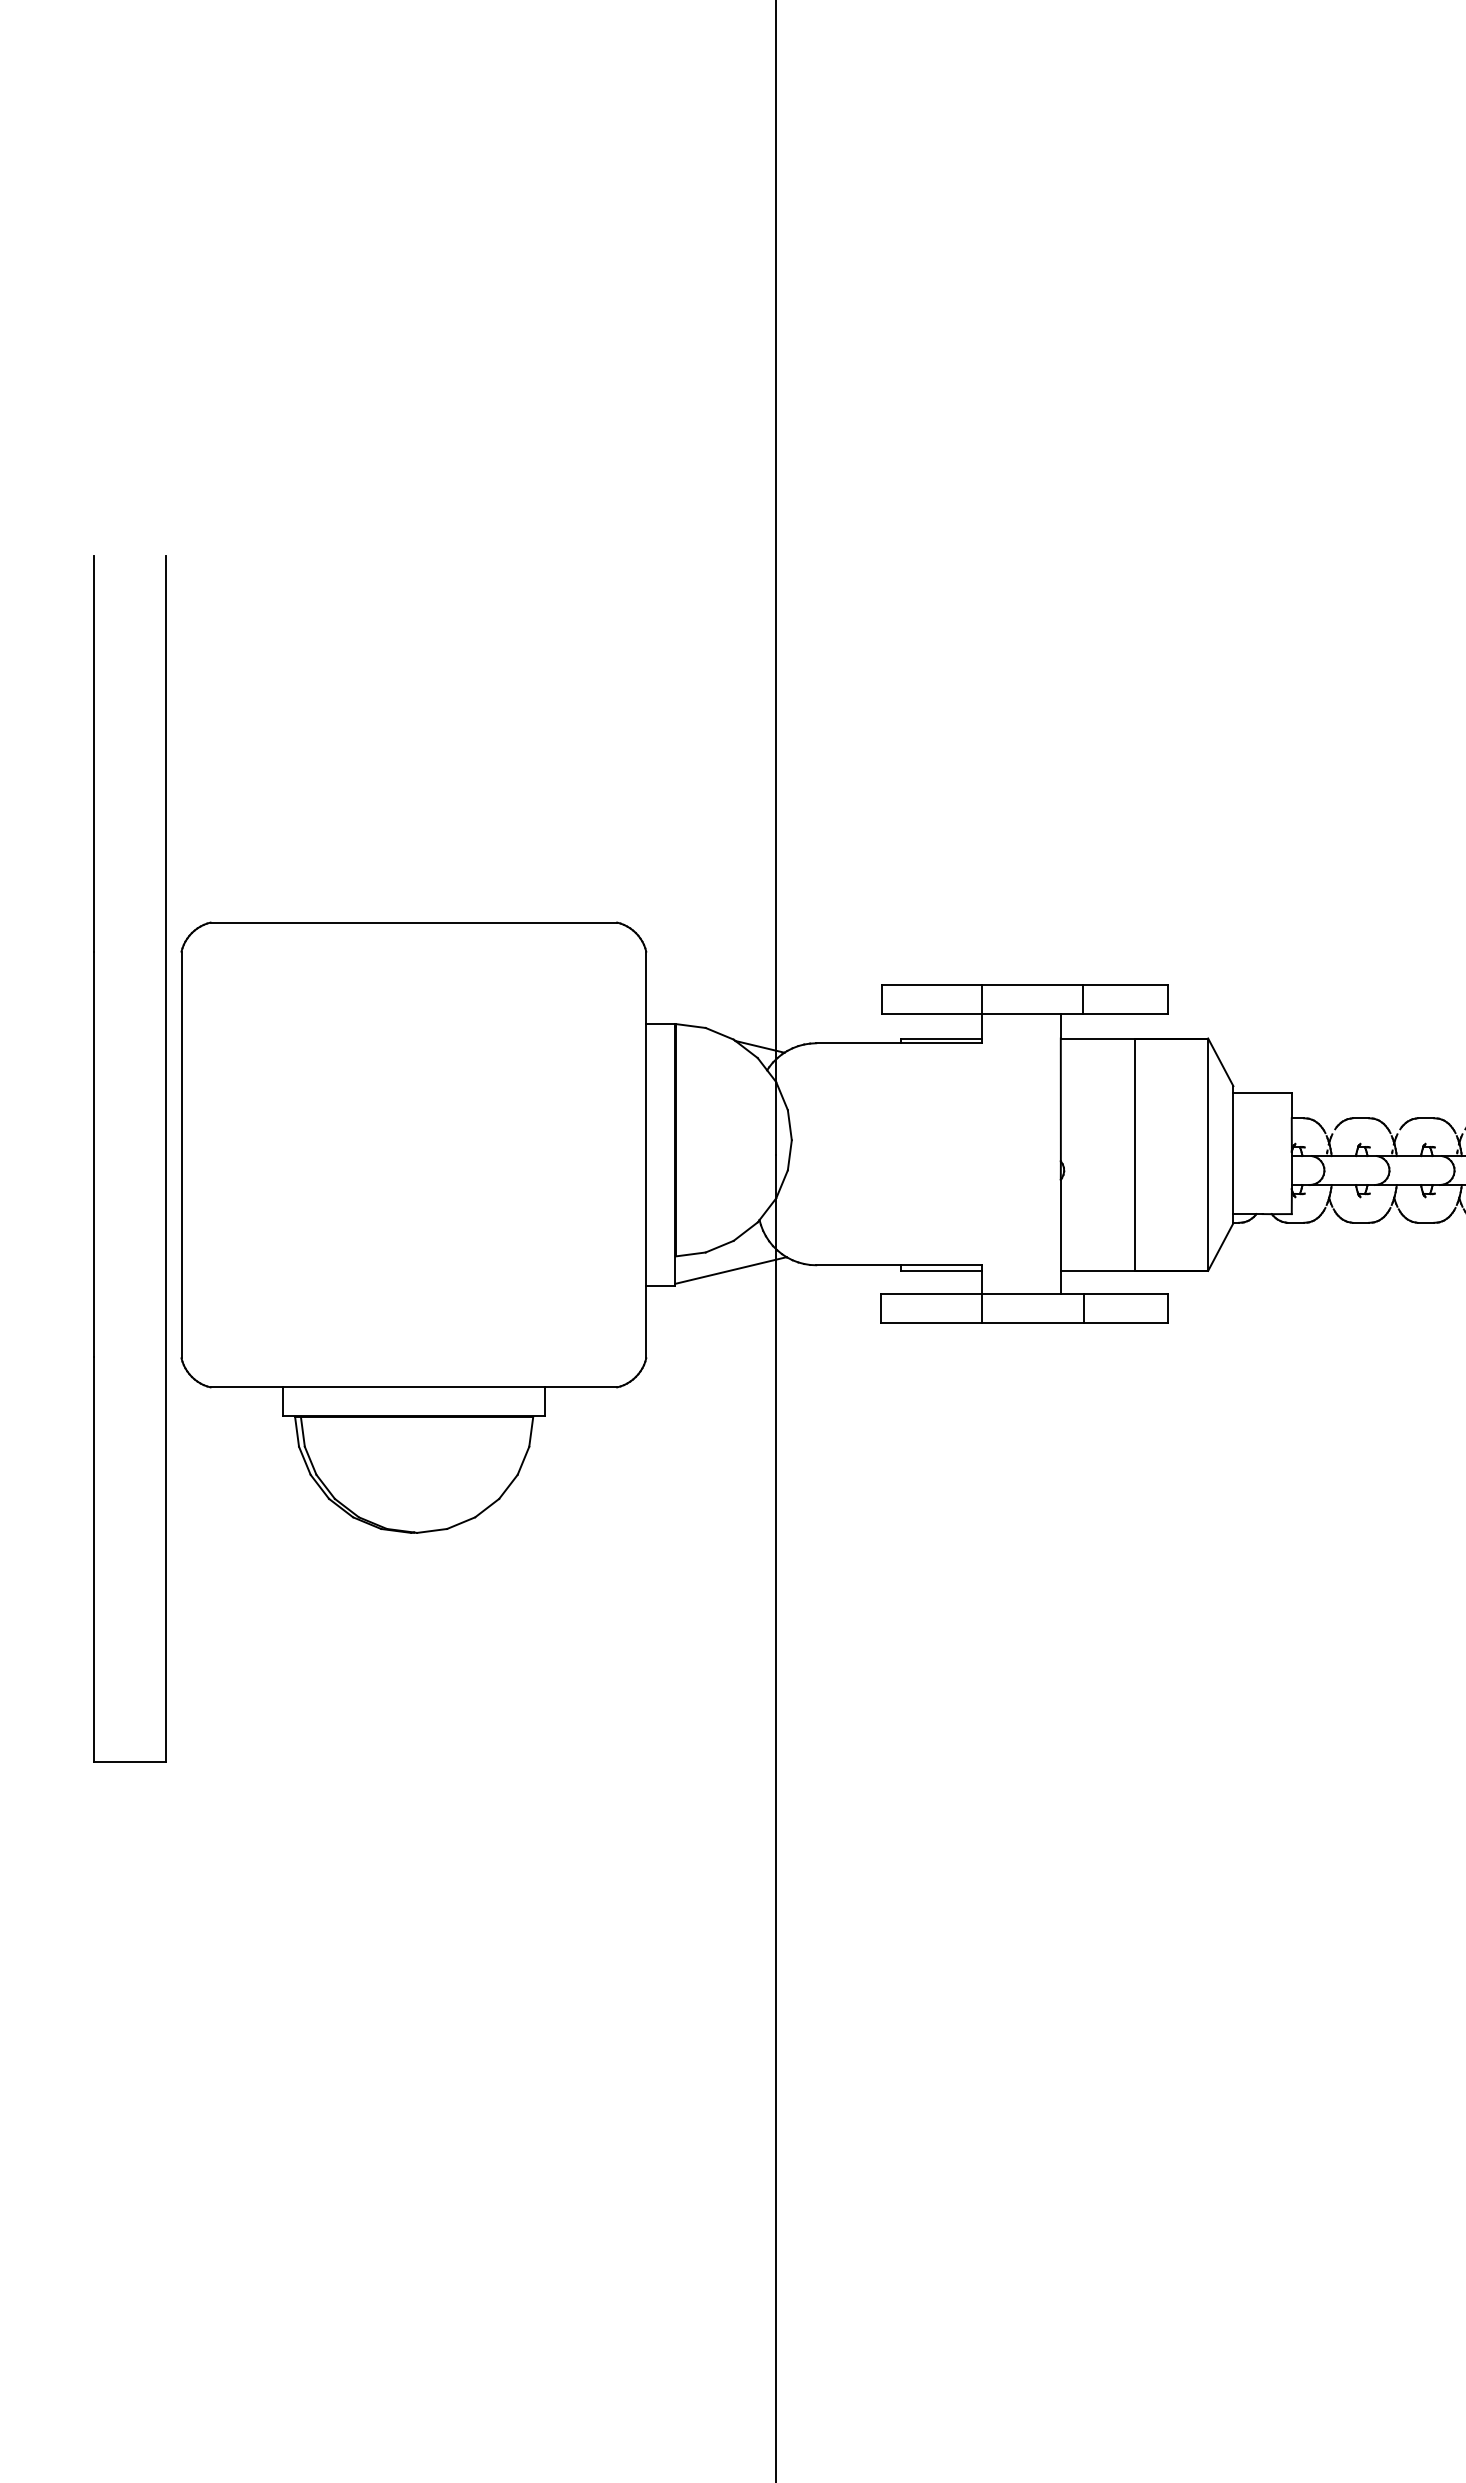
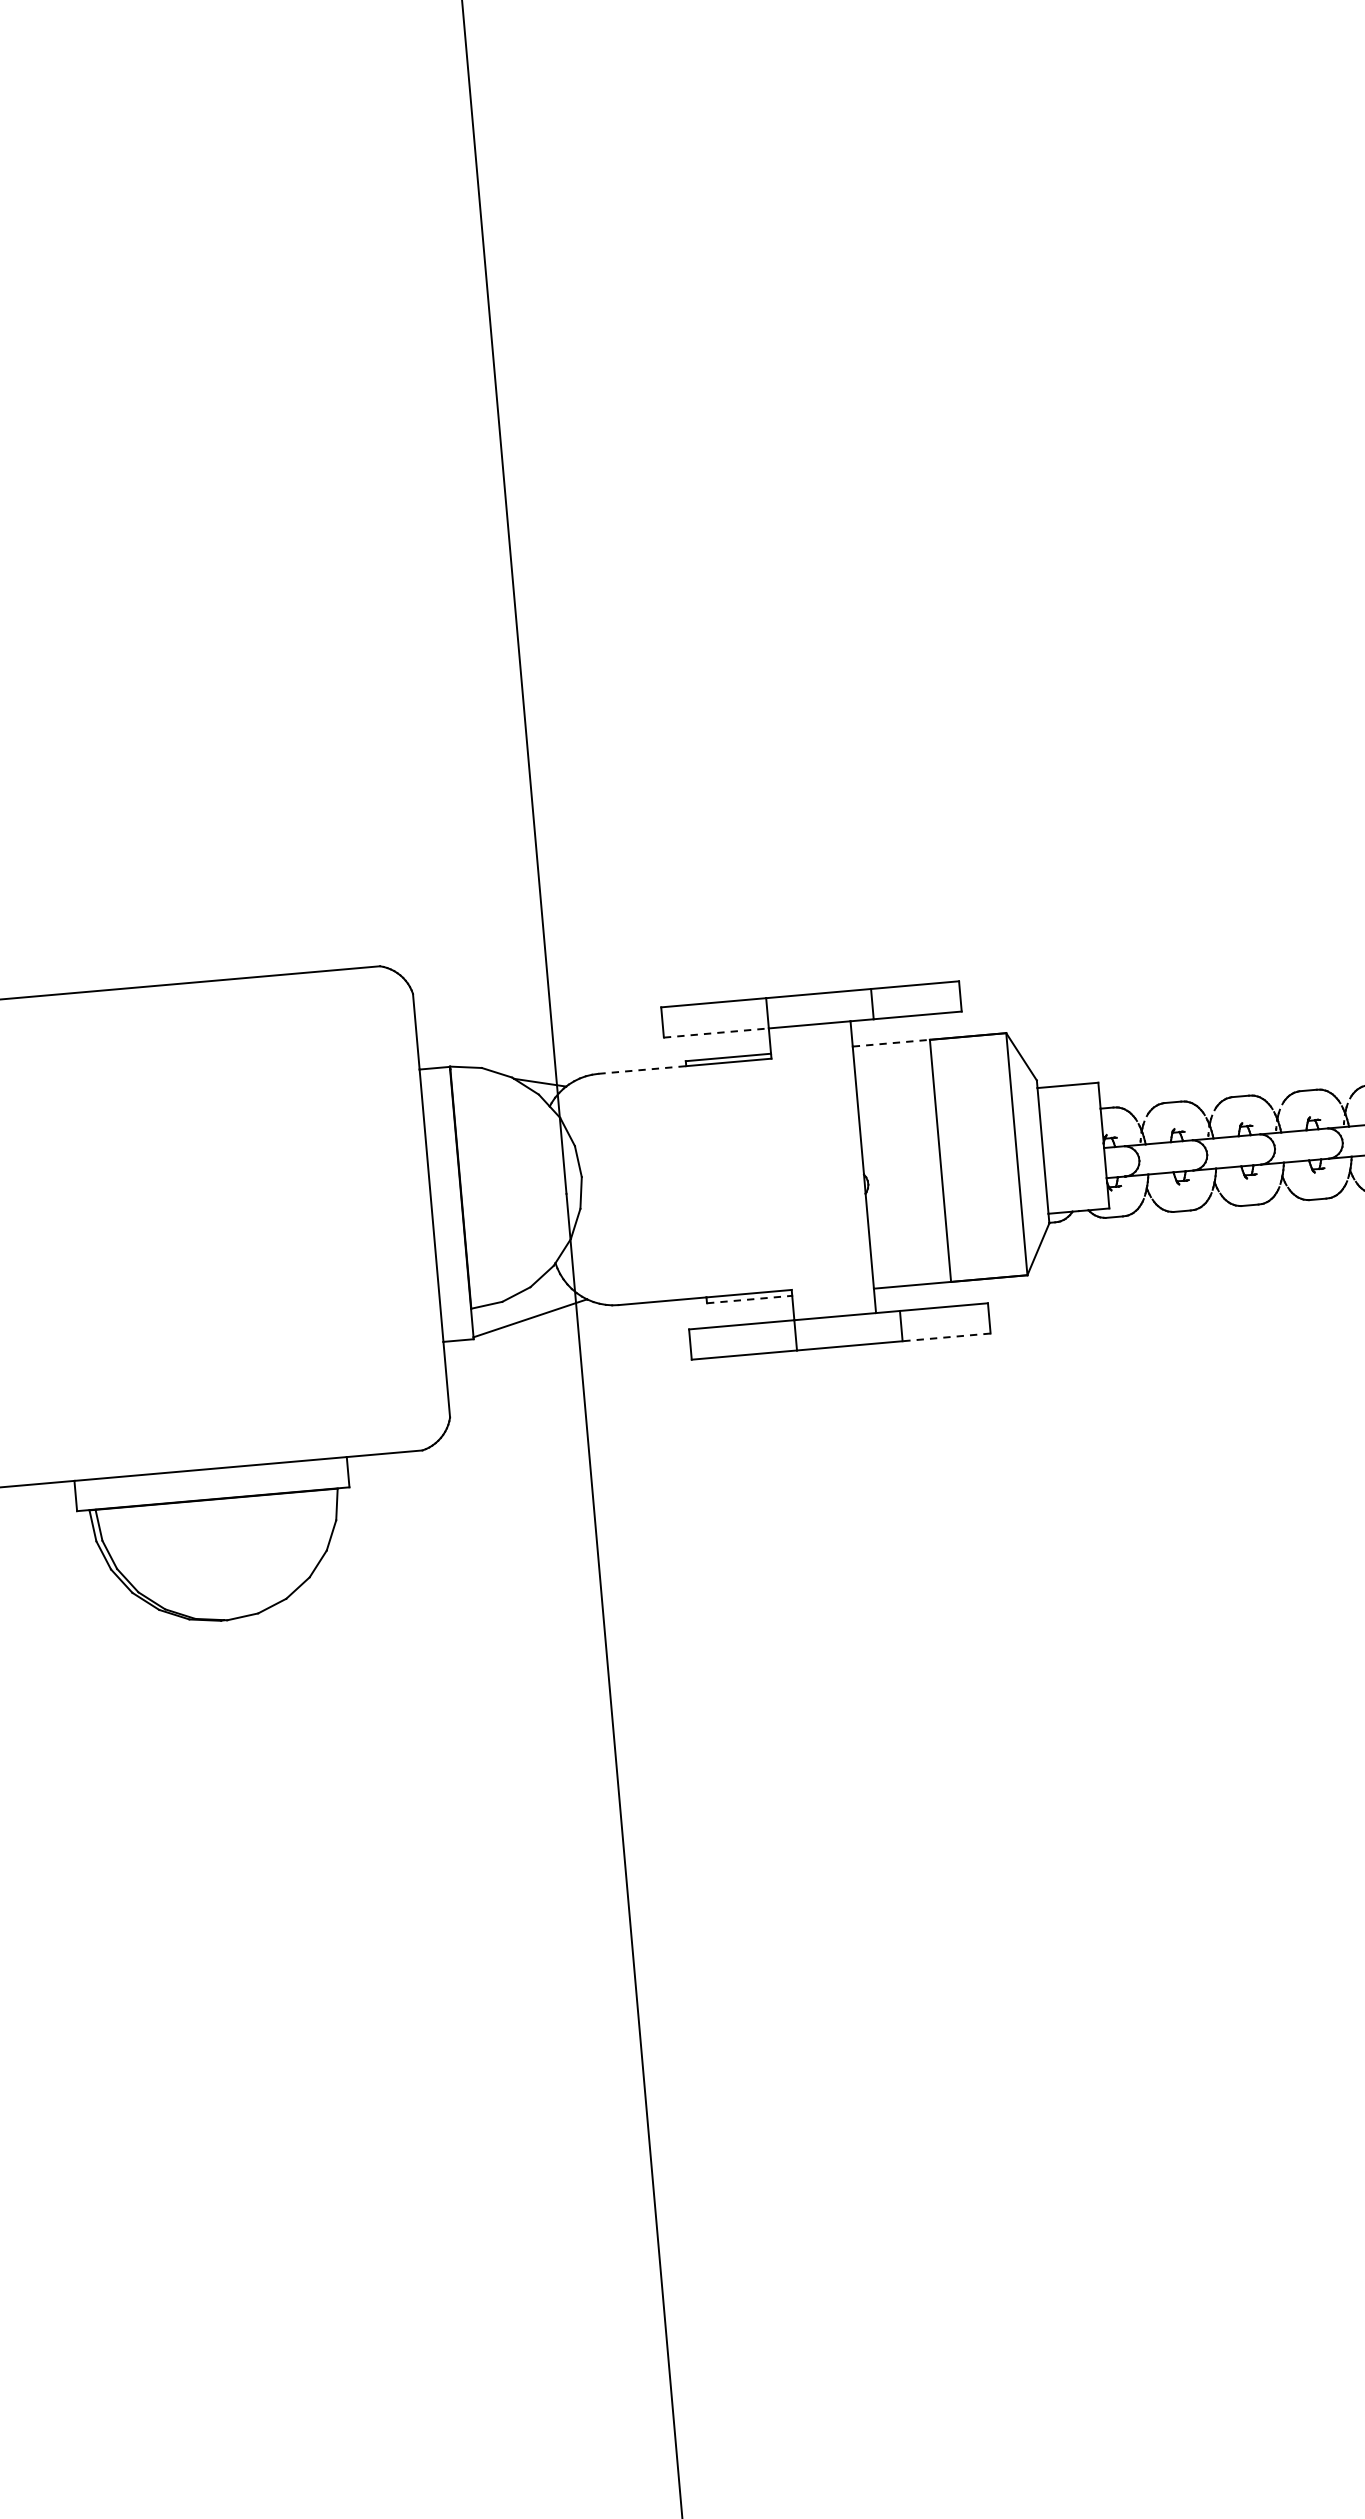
line: (932, 1014) -> (716, 1033), solid -> dashed
line: (1098, 1038) -> (892, 1043), solid -> dashed
line: (858, 1043) -> (642, 1070), solid -> dashed
line: (941, 1270) -> (749, 1299), solid -> dashed
line: (1125, 1323) -> (946, 1337), solid -> dashed

